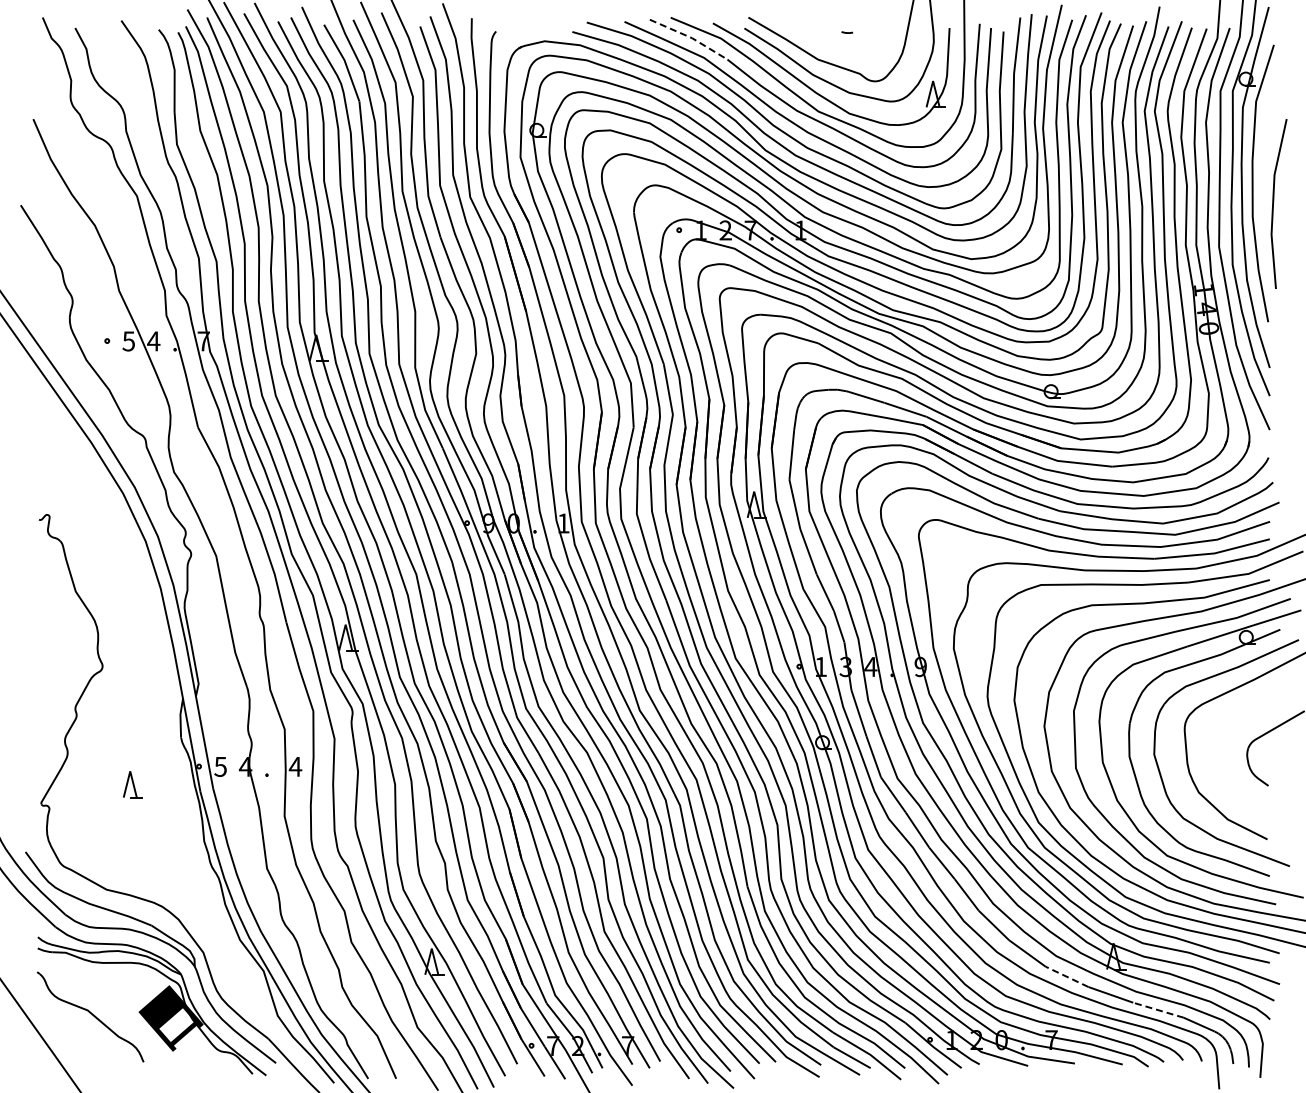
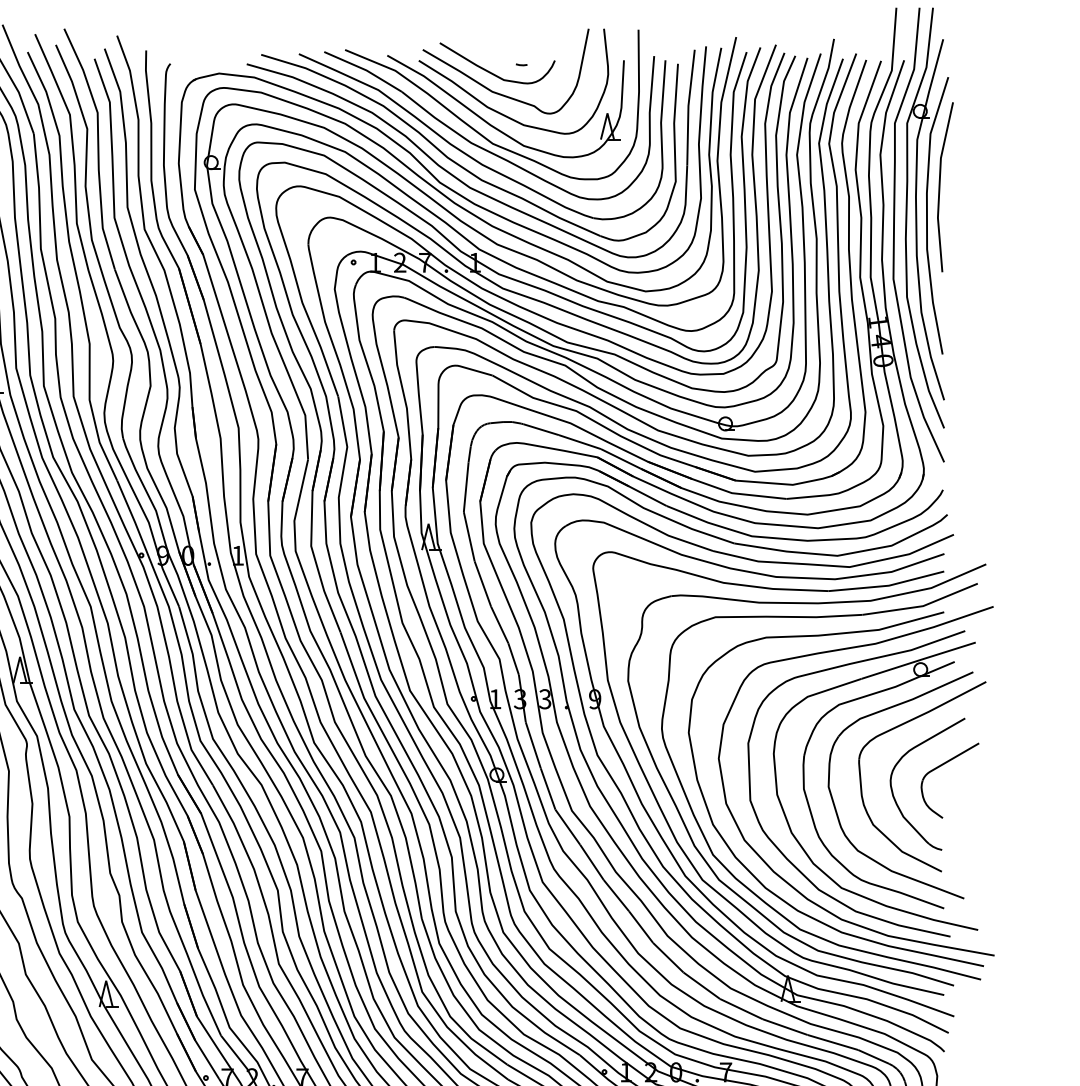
line: (690, 37) -> (364, 69), dashed -> solid
curve: (818, 40) -> (492, 72), added
line: (1274, 202) -> (940, 185), moved
text: (870, 666) -> (544, 698), 4 -> 3
part: (1218, 756) -> (892, 788), added
line: (1067, 976) -> (741, 1008), dashed -> solid
line: (1158, 1010) -> (832, 1042), dashed -> solid

